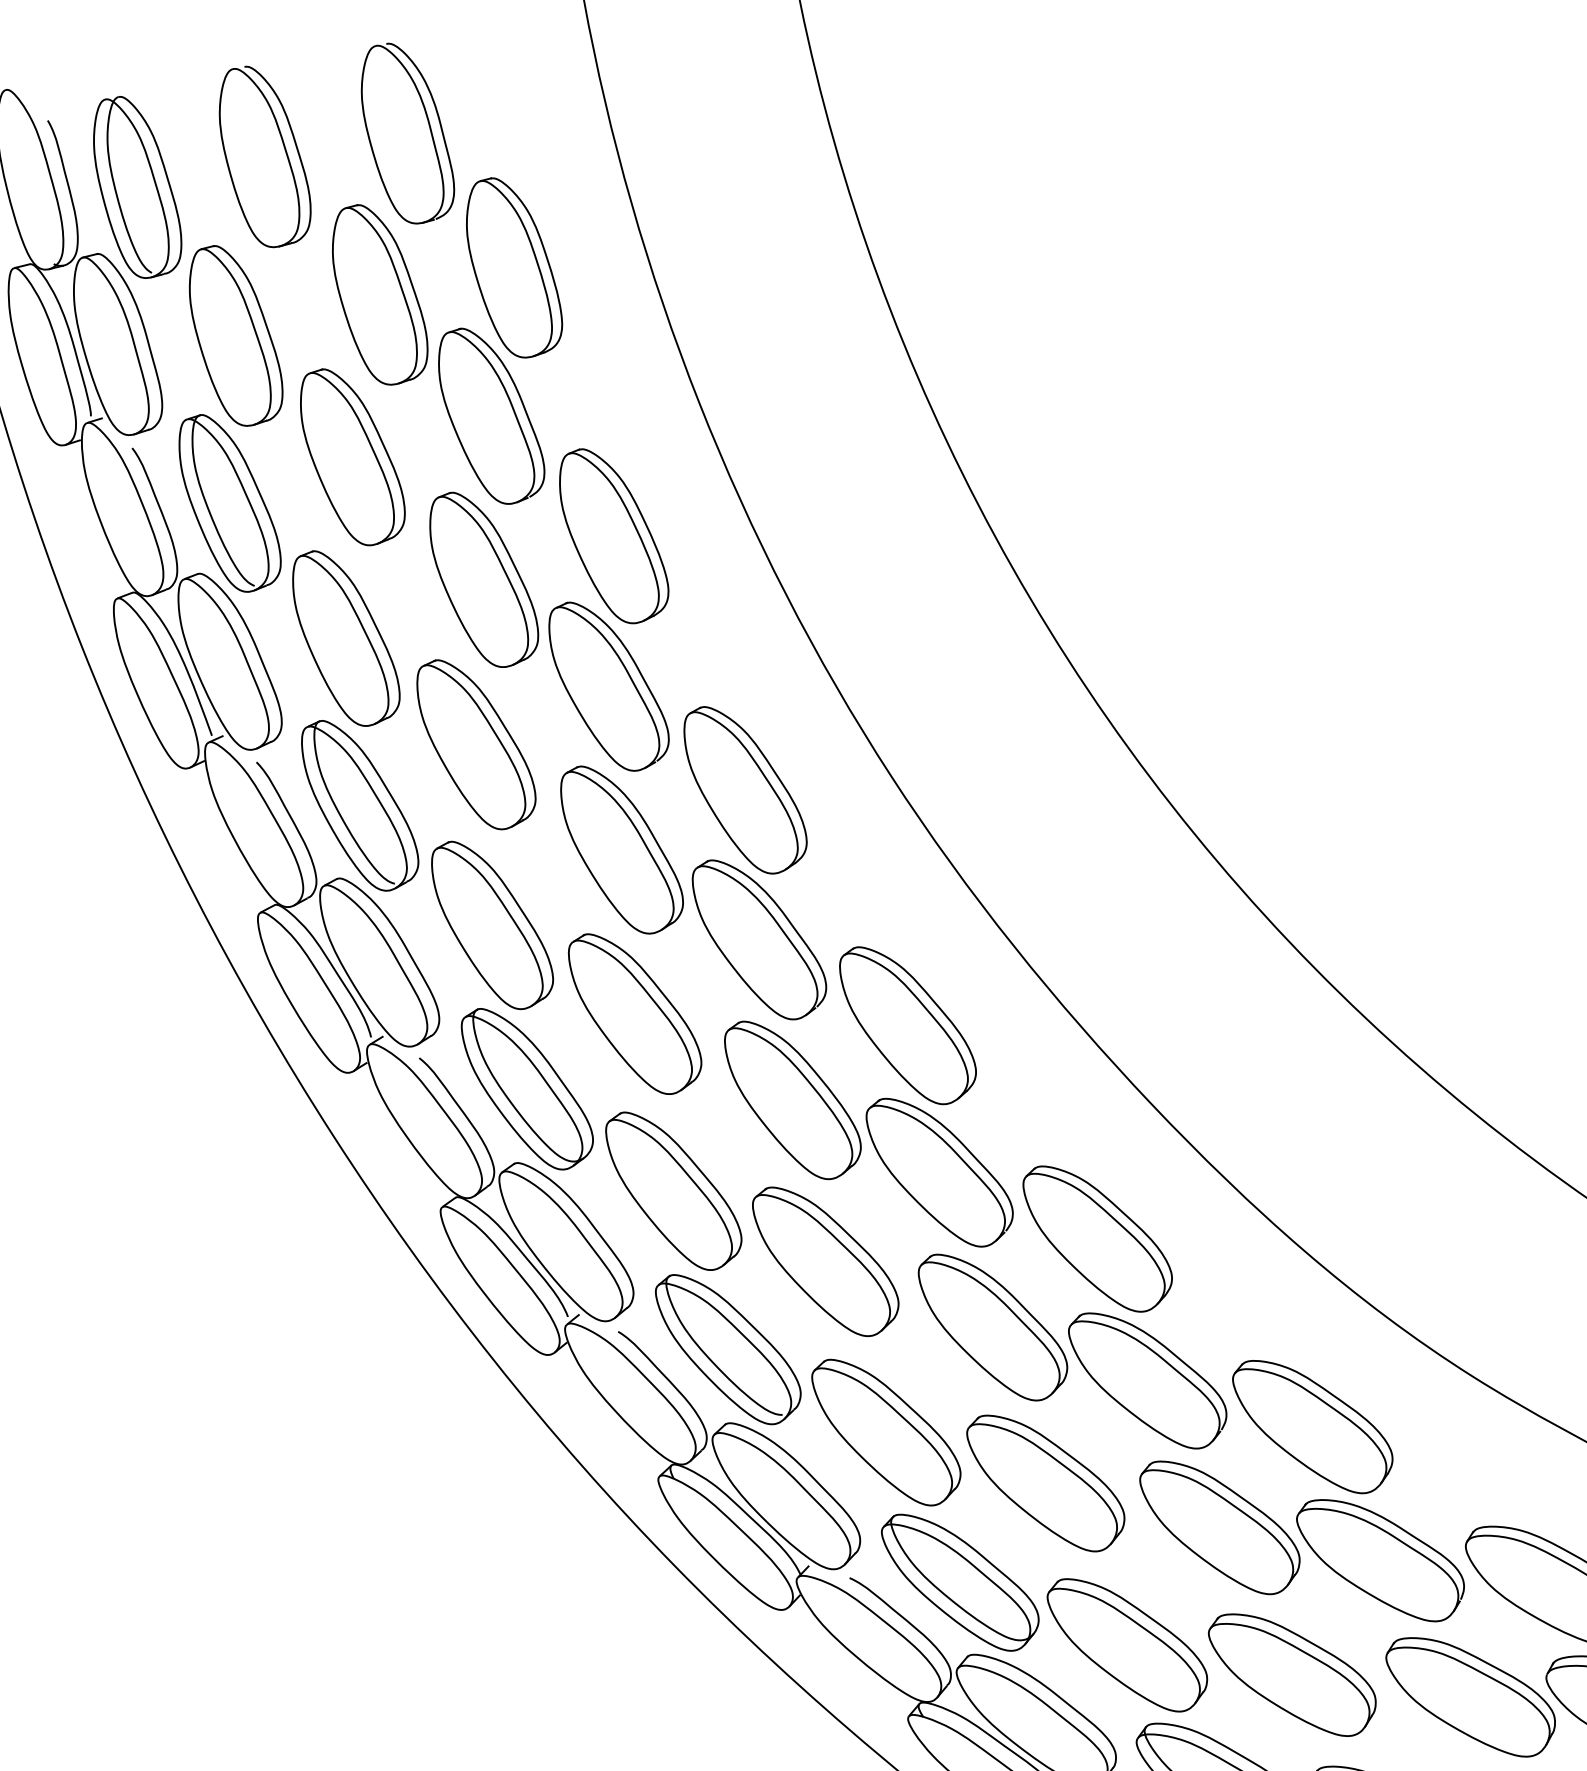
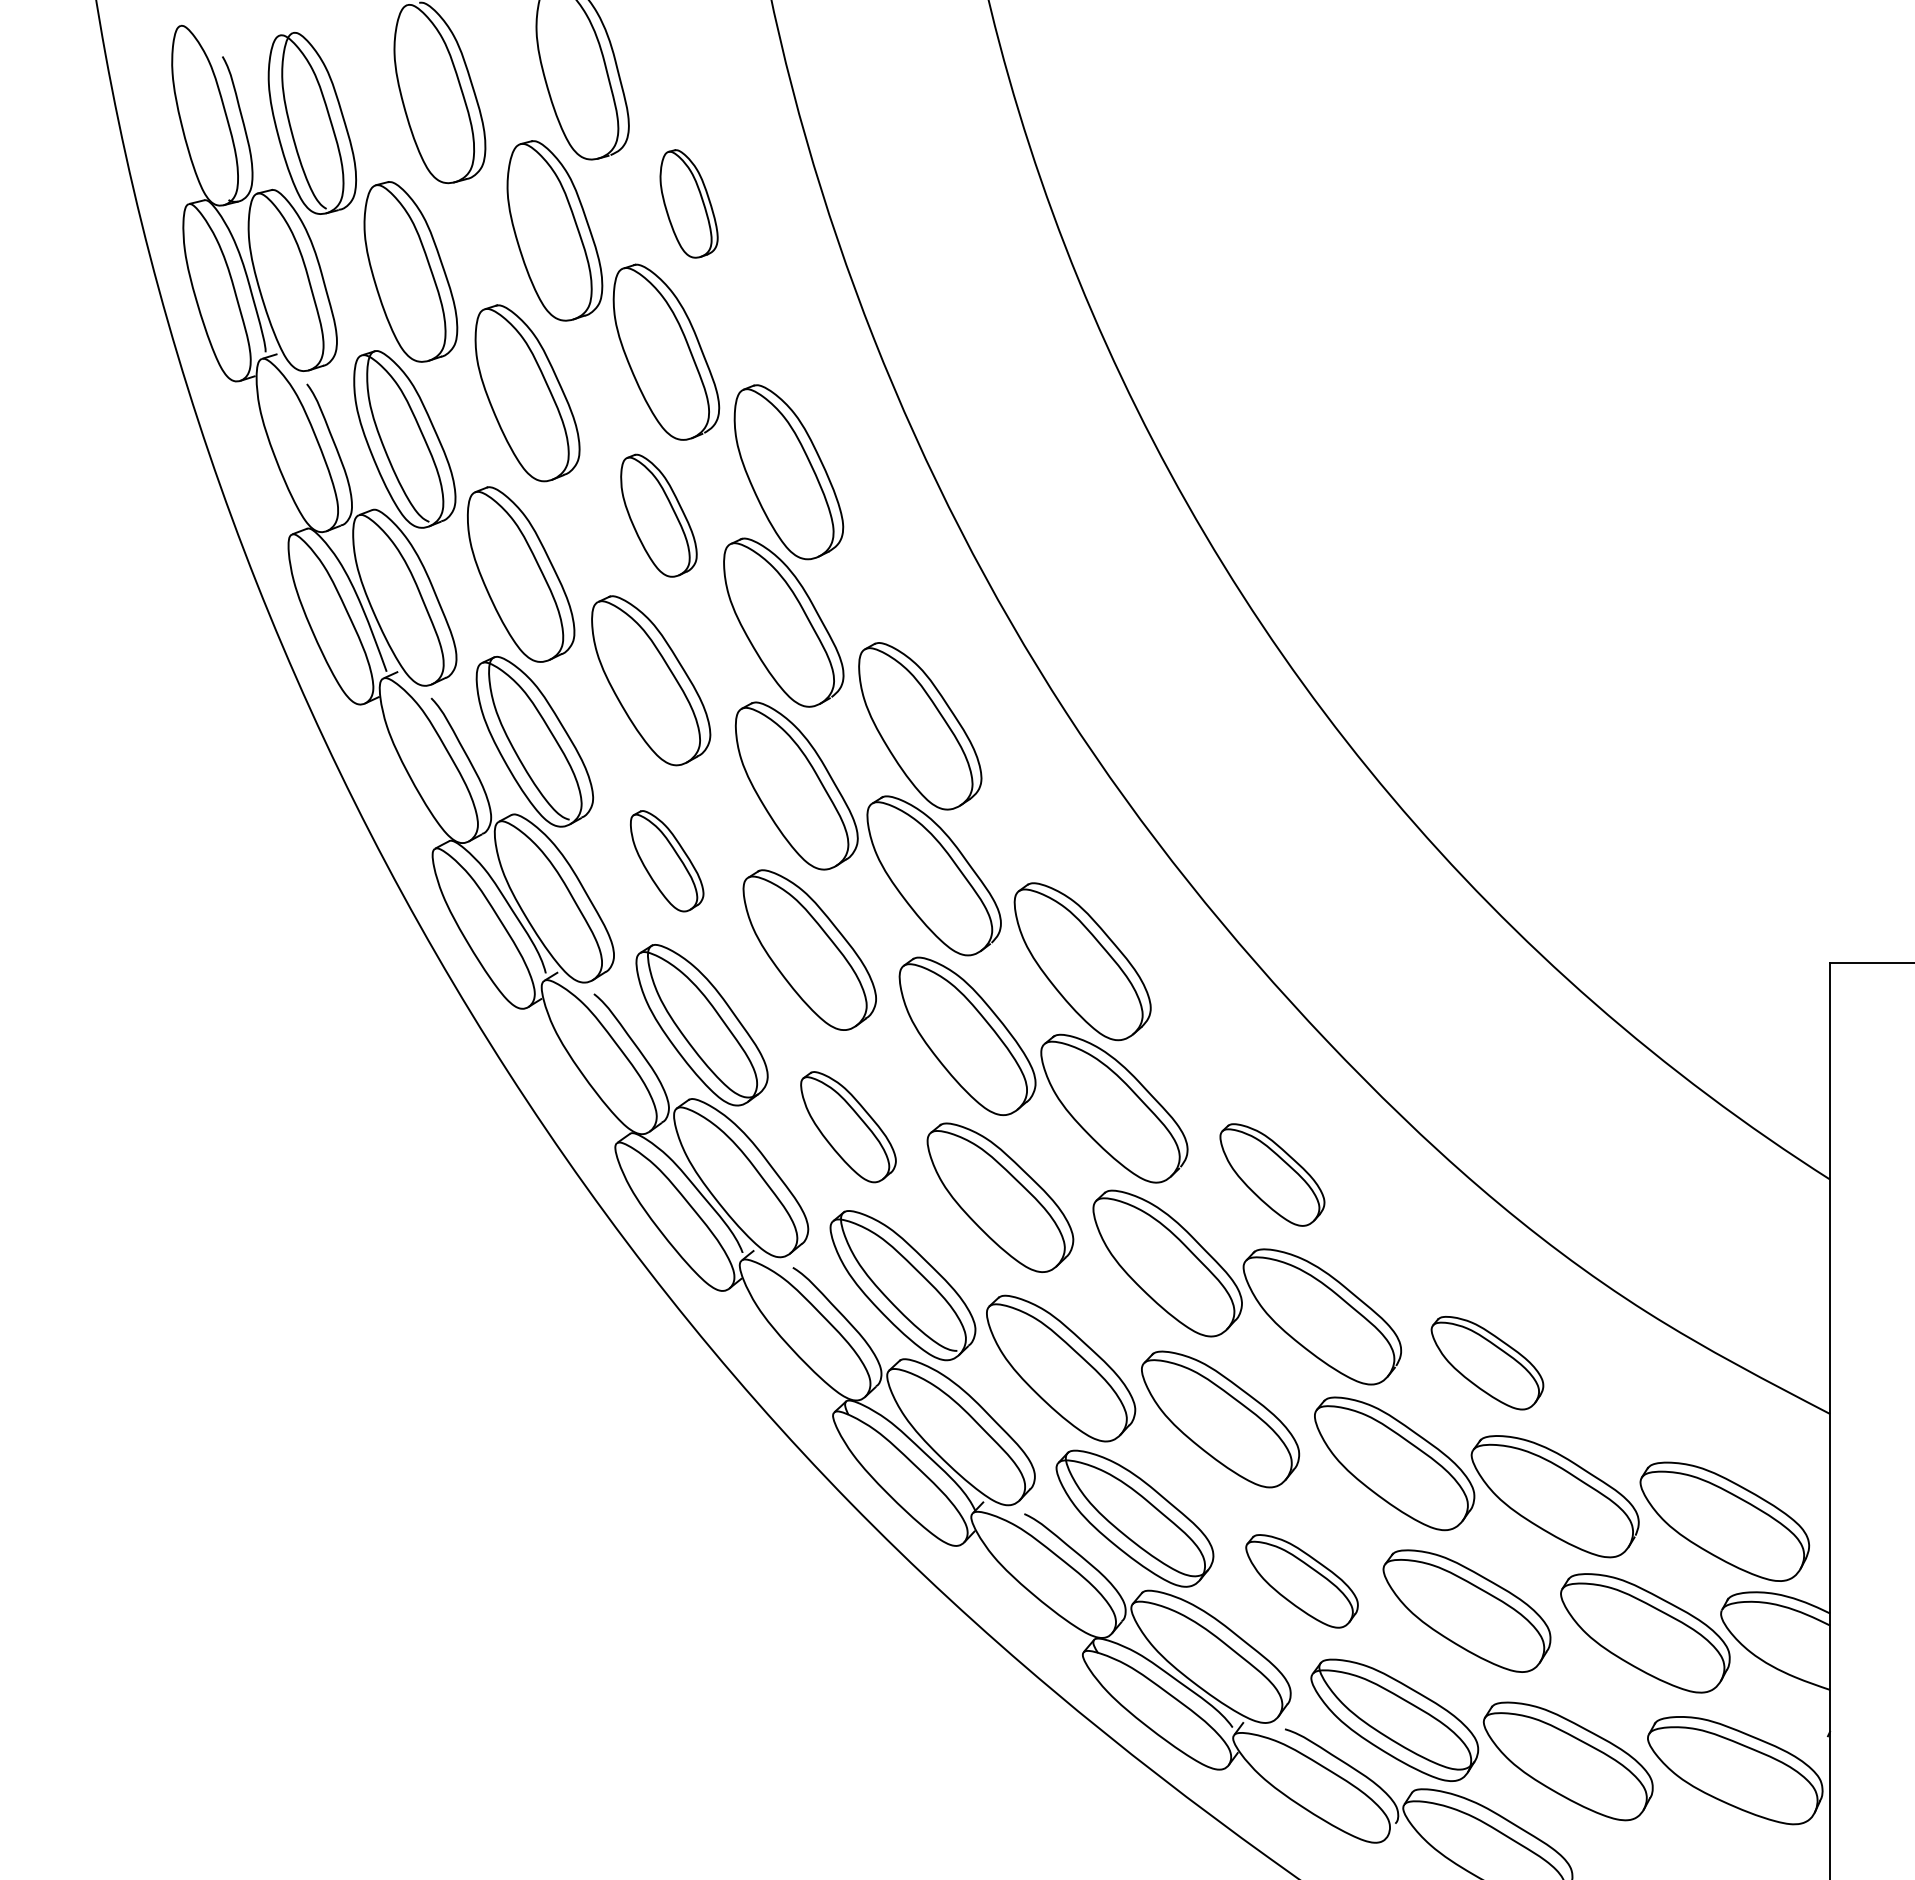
part: (513, 267) -> (688, 203), size x0.6
part: (483, 579) -> (658, 515), size x0.7
part: (491, 924) -> (666, 860), size x0.6
part: (673, 1190) -> (848, 1126), size x0.7
part: (1097, 1238) -> (1272, 1174), size x0.7
part: (1312, 1427) -> (1487, 1363), size x0.7
part: (1126, 1645) -> (1301, 1581), size x0.7

